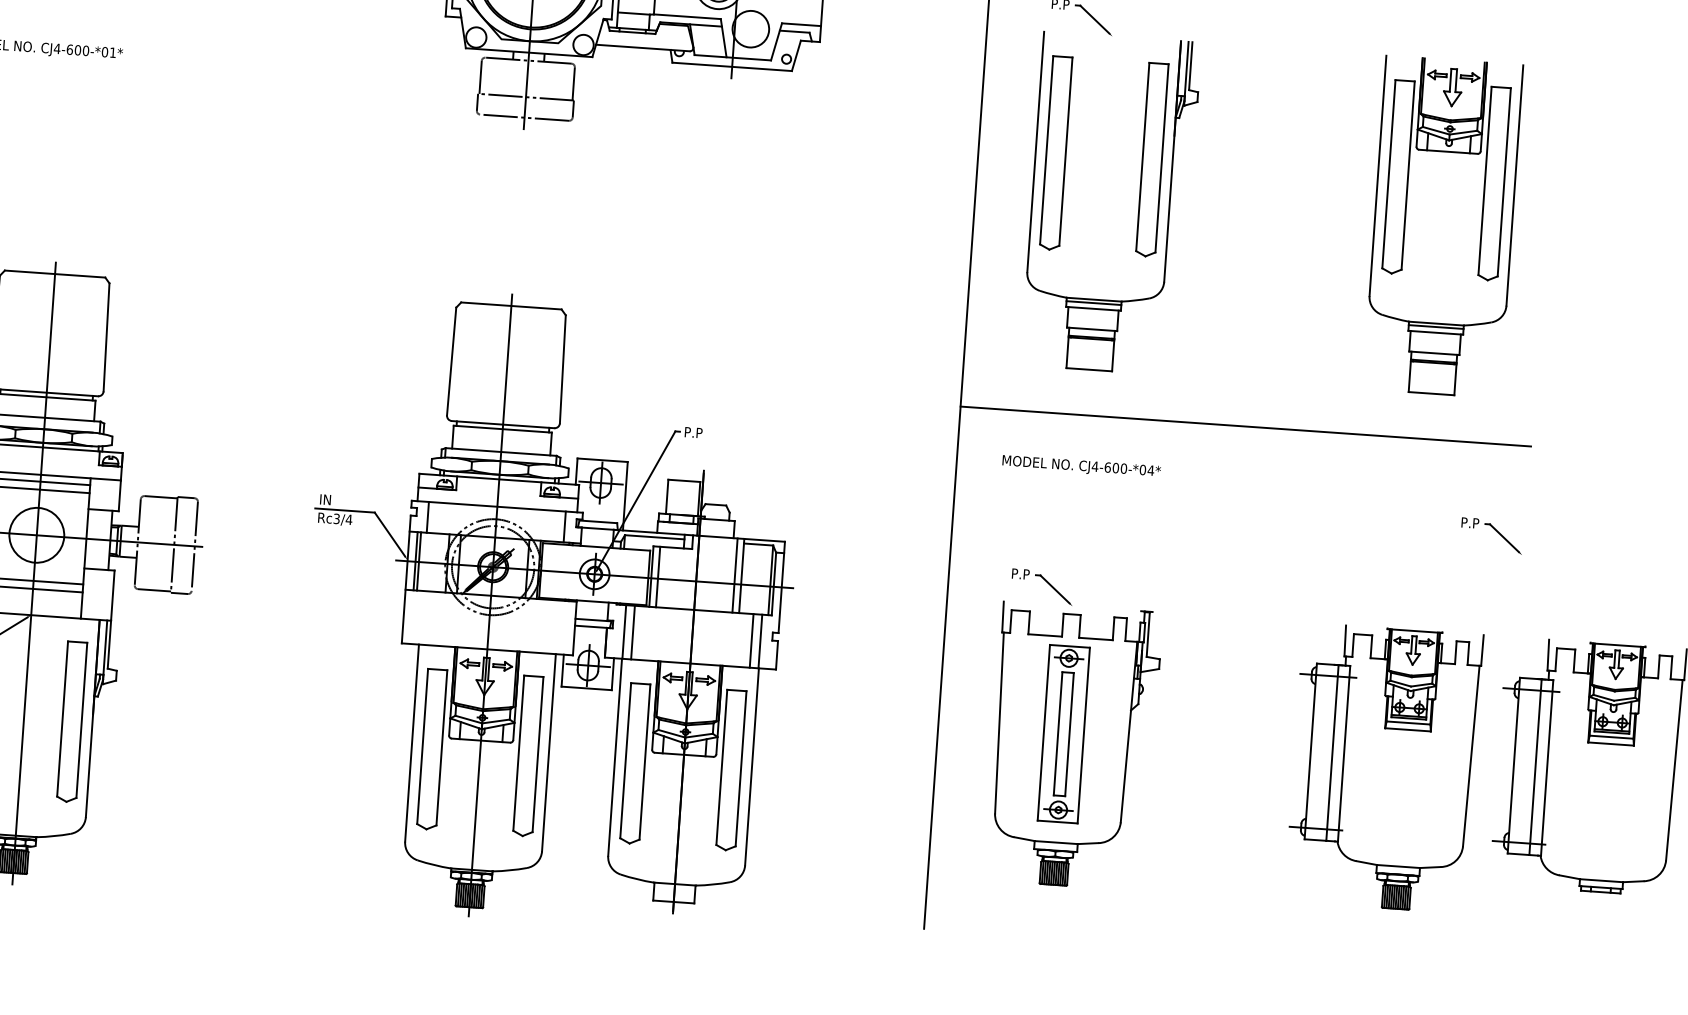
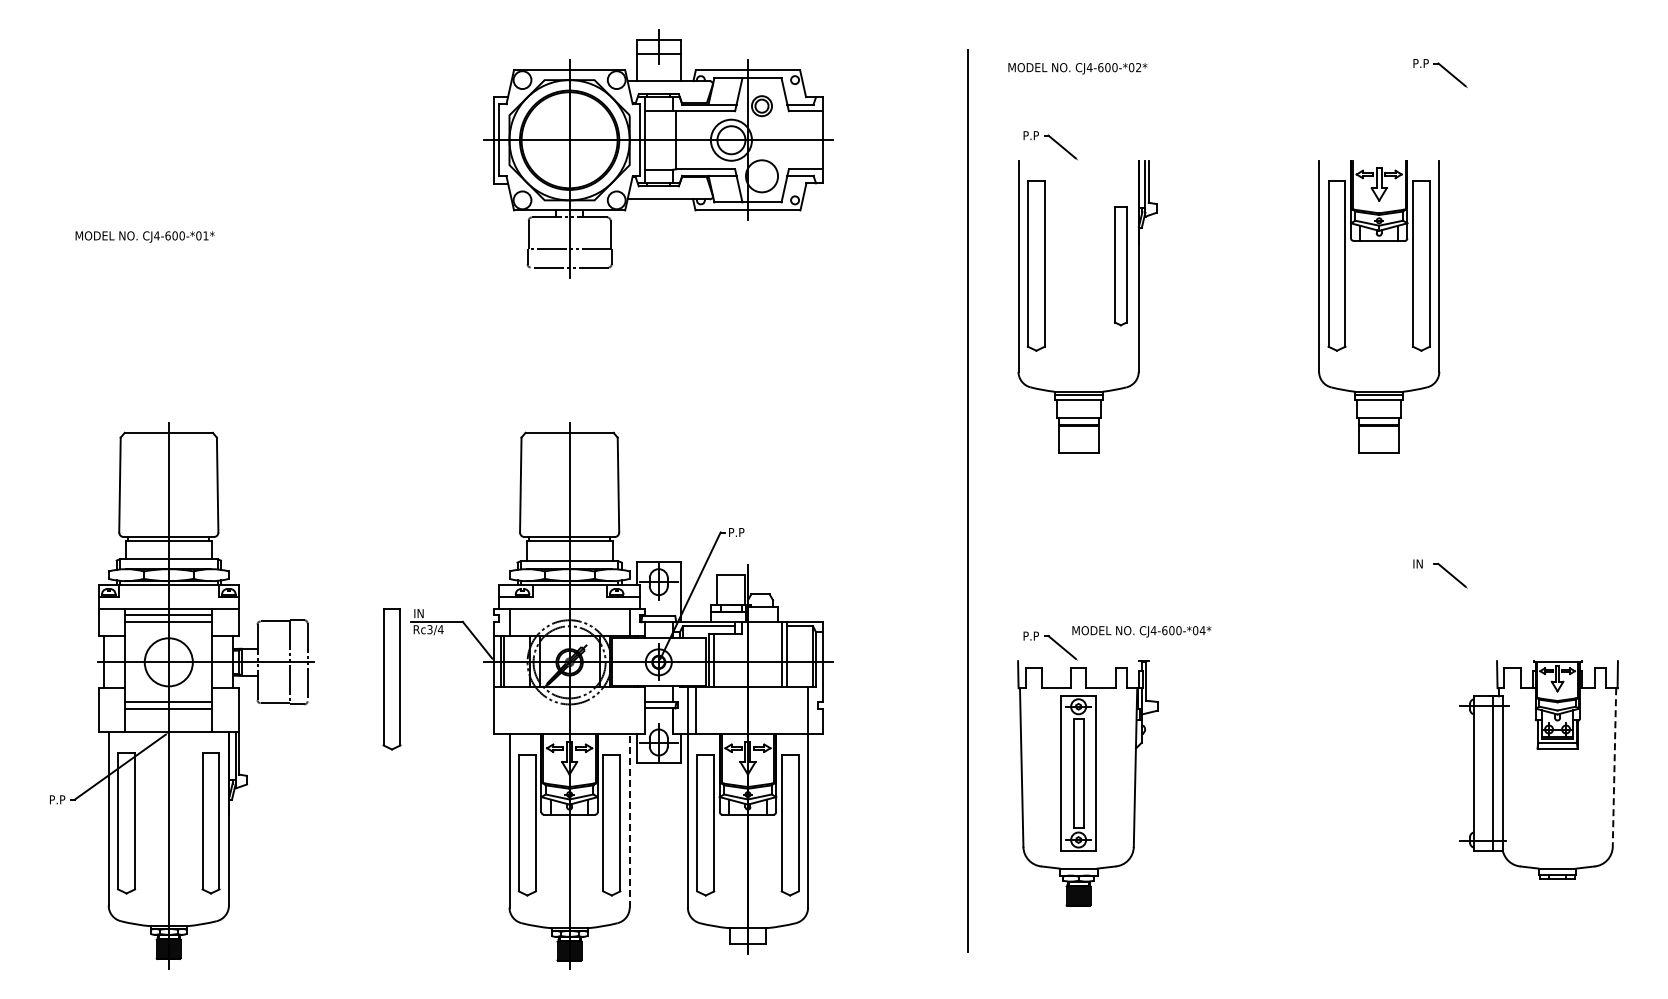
part: (1151, 159) -> (1120, 265), size x0.7
line: (1245, 426) -> (1218, 493), removed
text: (1081, 466) -> (1141, 631), moved
text: (1470, 522) -> (1421, 563), P.P -> IN
part: (288, 572) -> (391, 679), added
line: (752, 640) -> (800, 710), removed
line: (548, 753) -> (629, 821), solid -> dashed
part: (1383, 768) -> (1360, 783), removed
line: (1674, 771) -> (1614, 768), solid -> dashed

